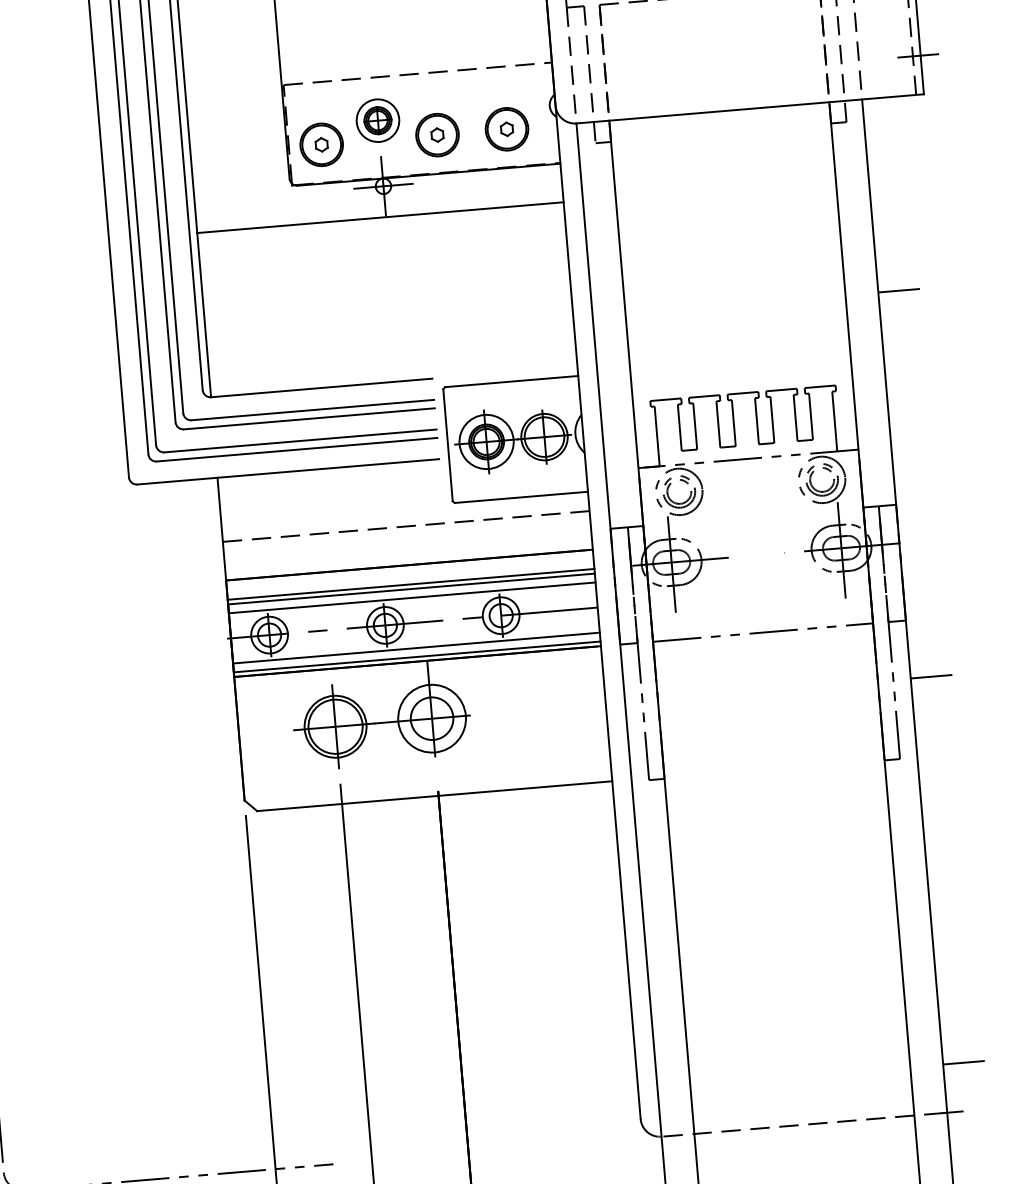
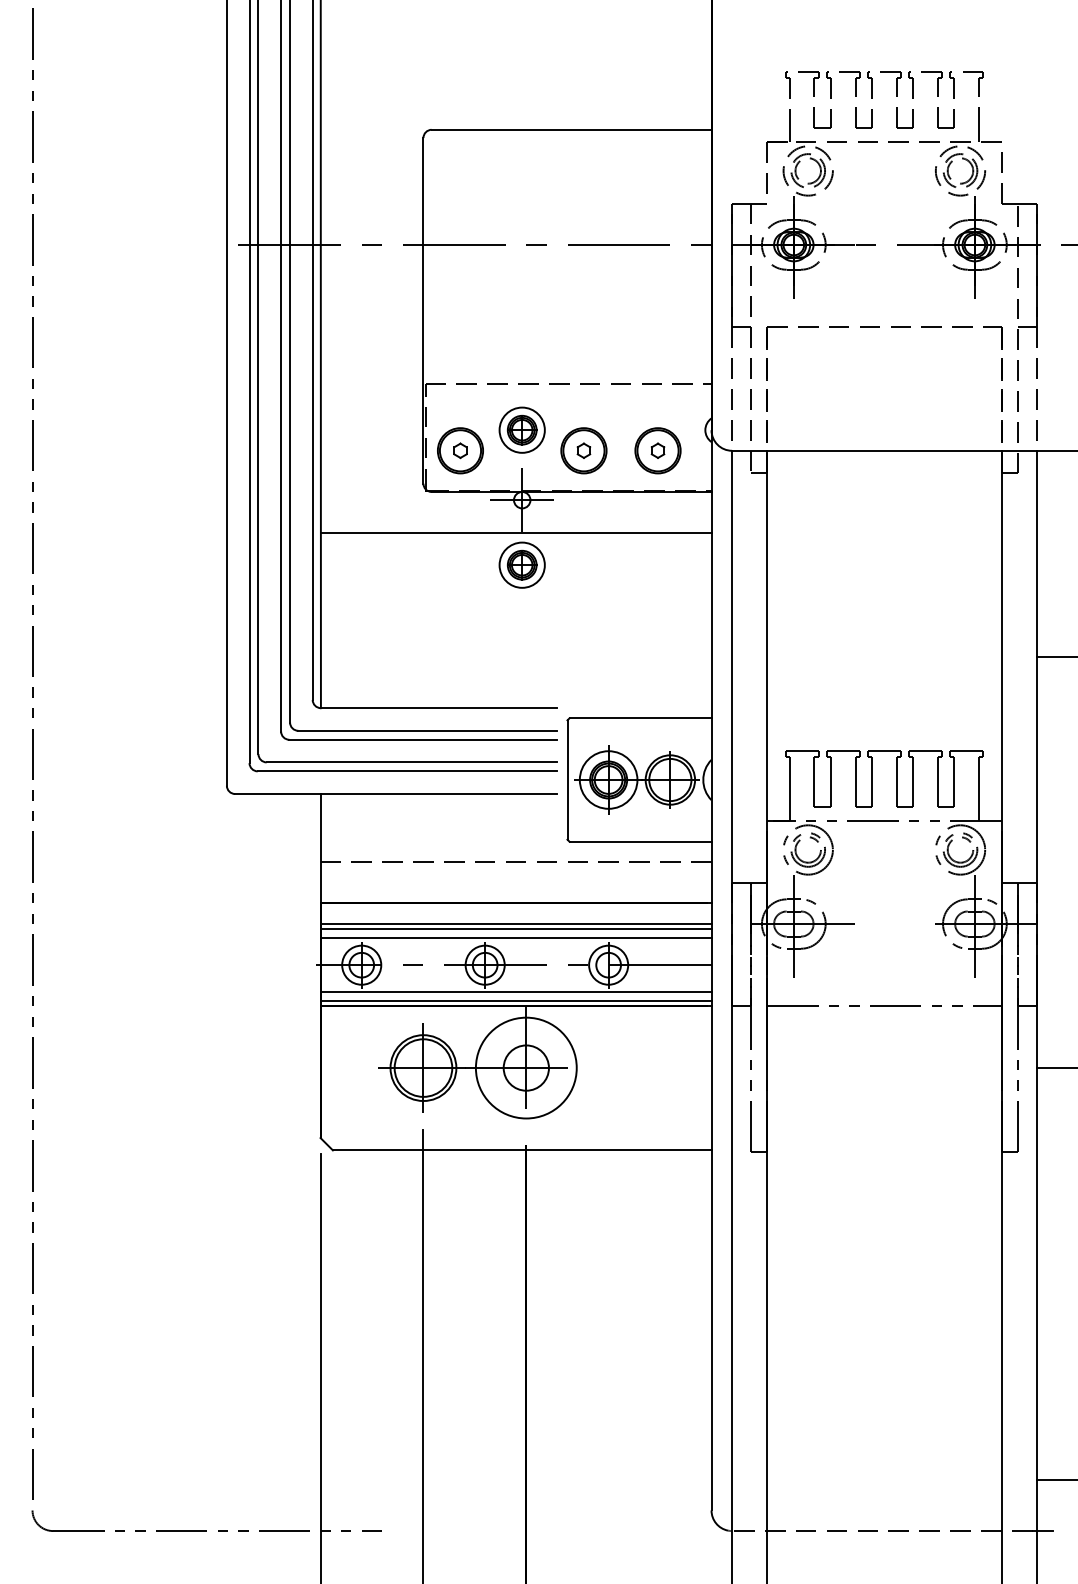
part: (387, 246) -> (521, 564), added
circle: (432, 719) -> (526, 1068), size x1.4

